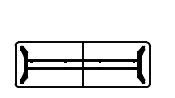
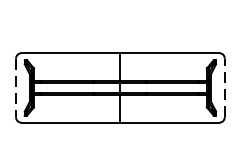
line: (15, 64) -> (15, 87), solid -> dashed
line: (149, 64) -> (224, 87), solid -> dashed

